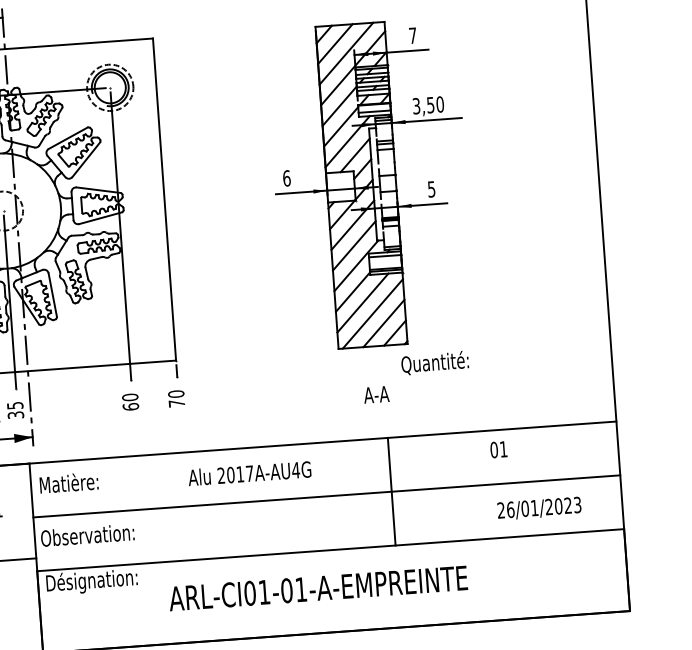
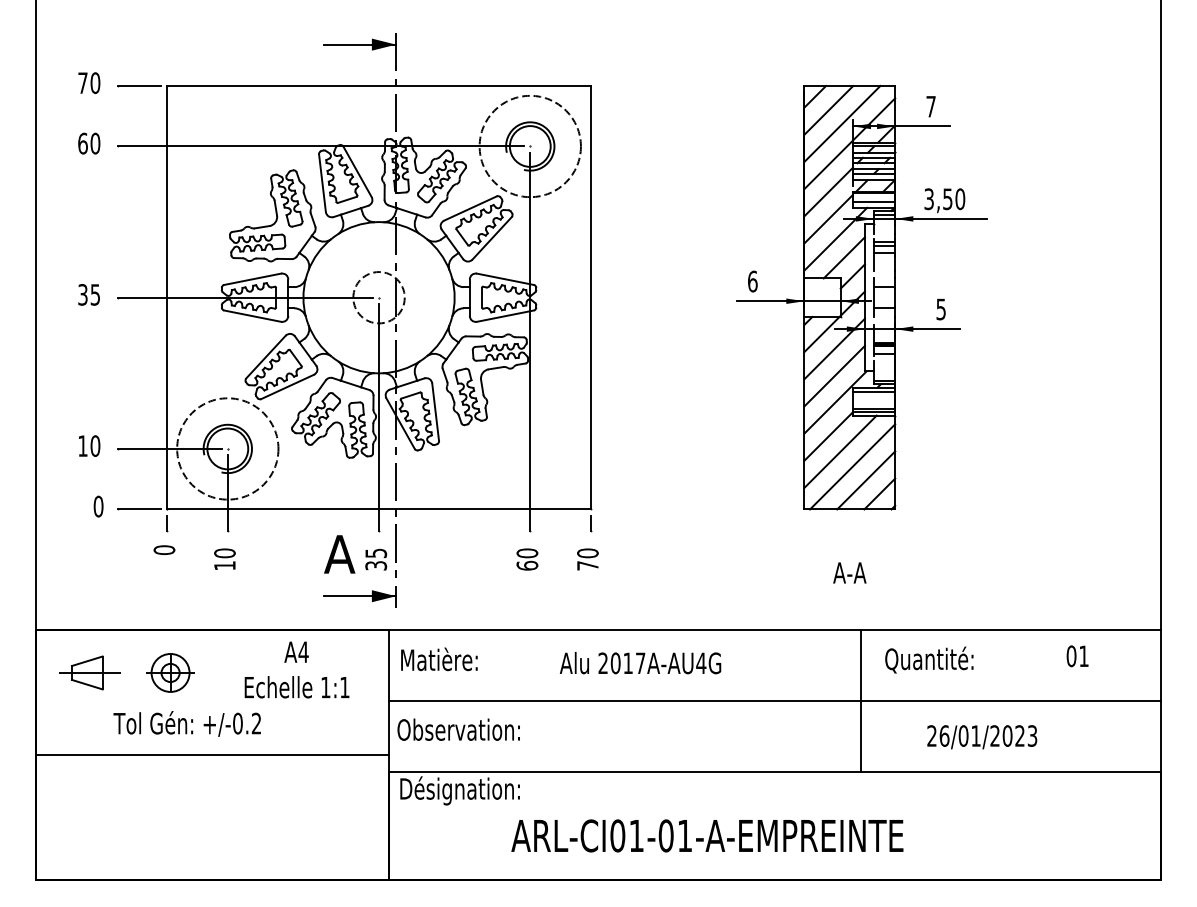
circle: (109, 87) -> (529, 146), size x1.67
text: (435, 362) -> (929, 659), moved
text: (498, 449) -> (1077, 656), moved
text: (249, 473) -> (640, 663), moved
text: (539, 508) -> (982, 737), moved
text: (318, 588) -> (707, 835), moved

